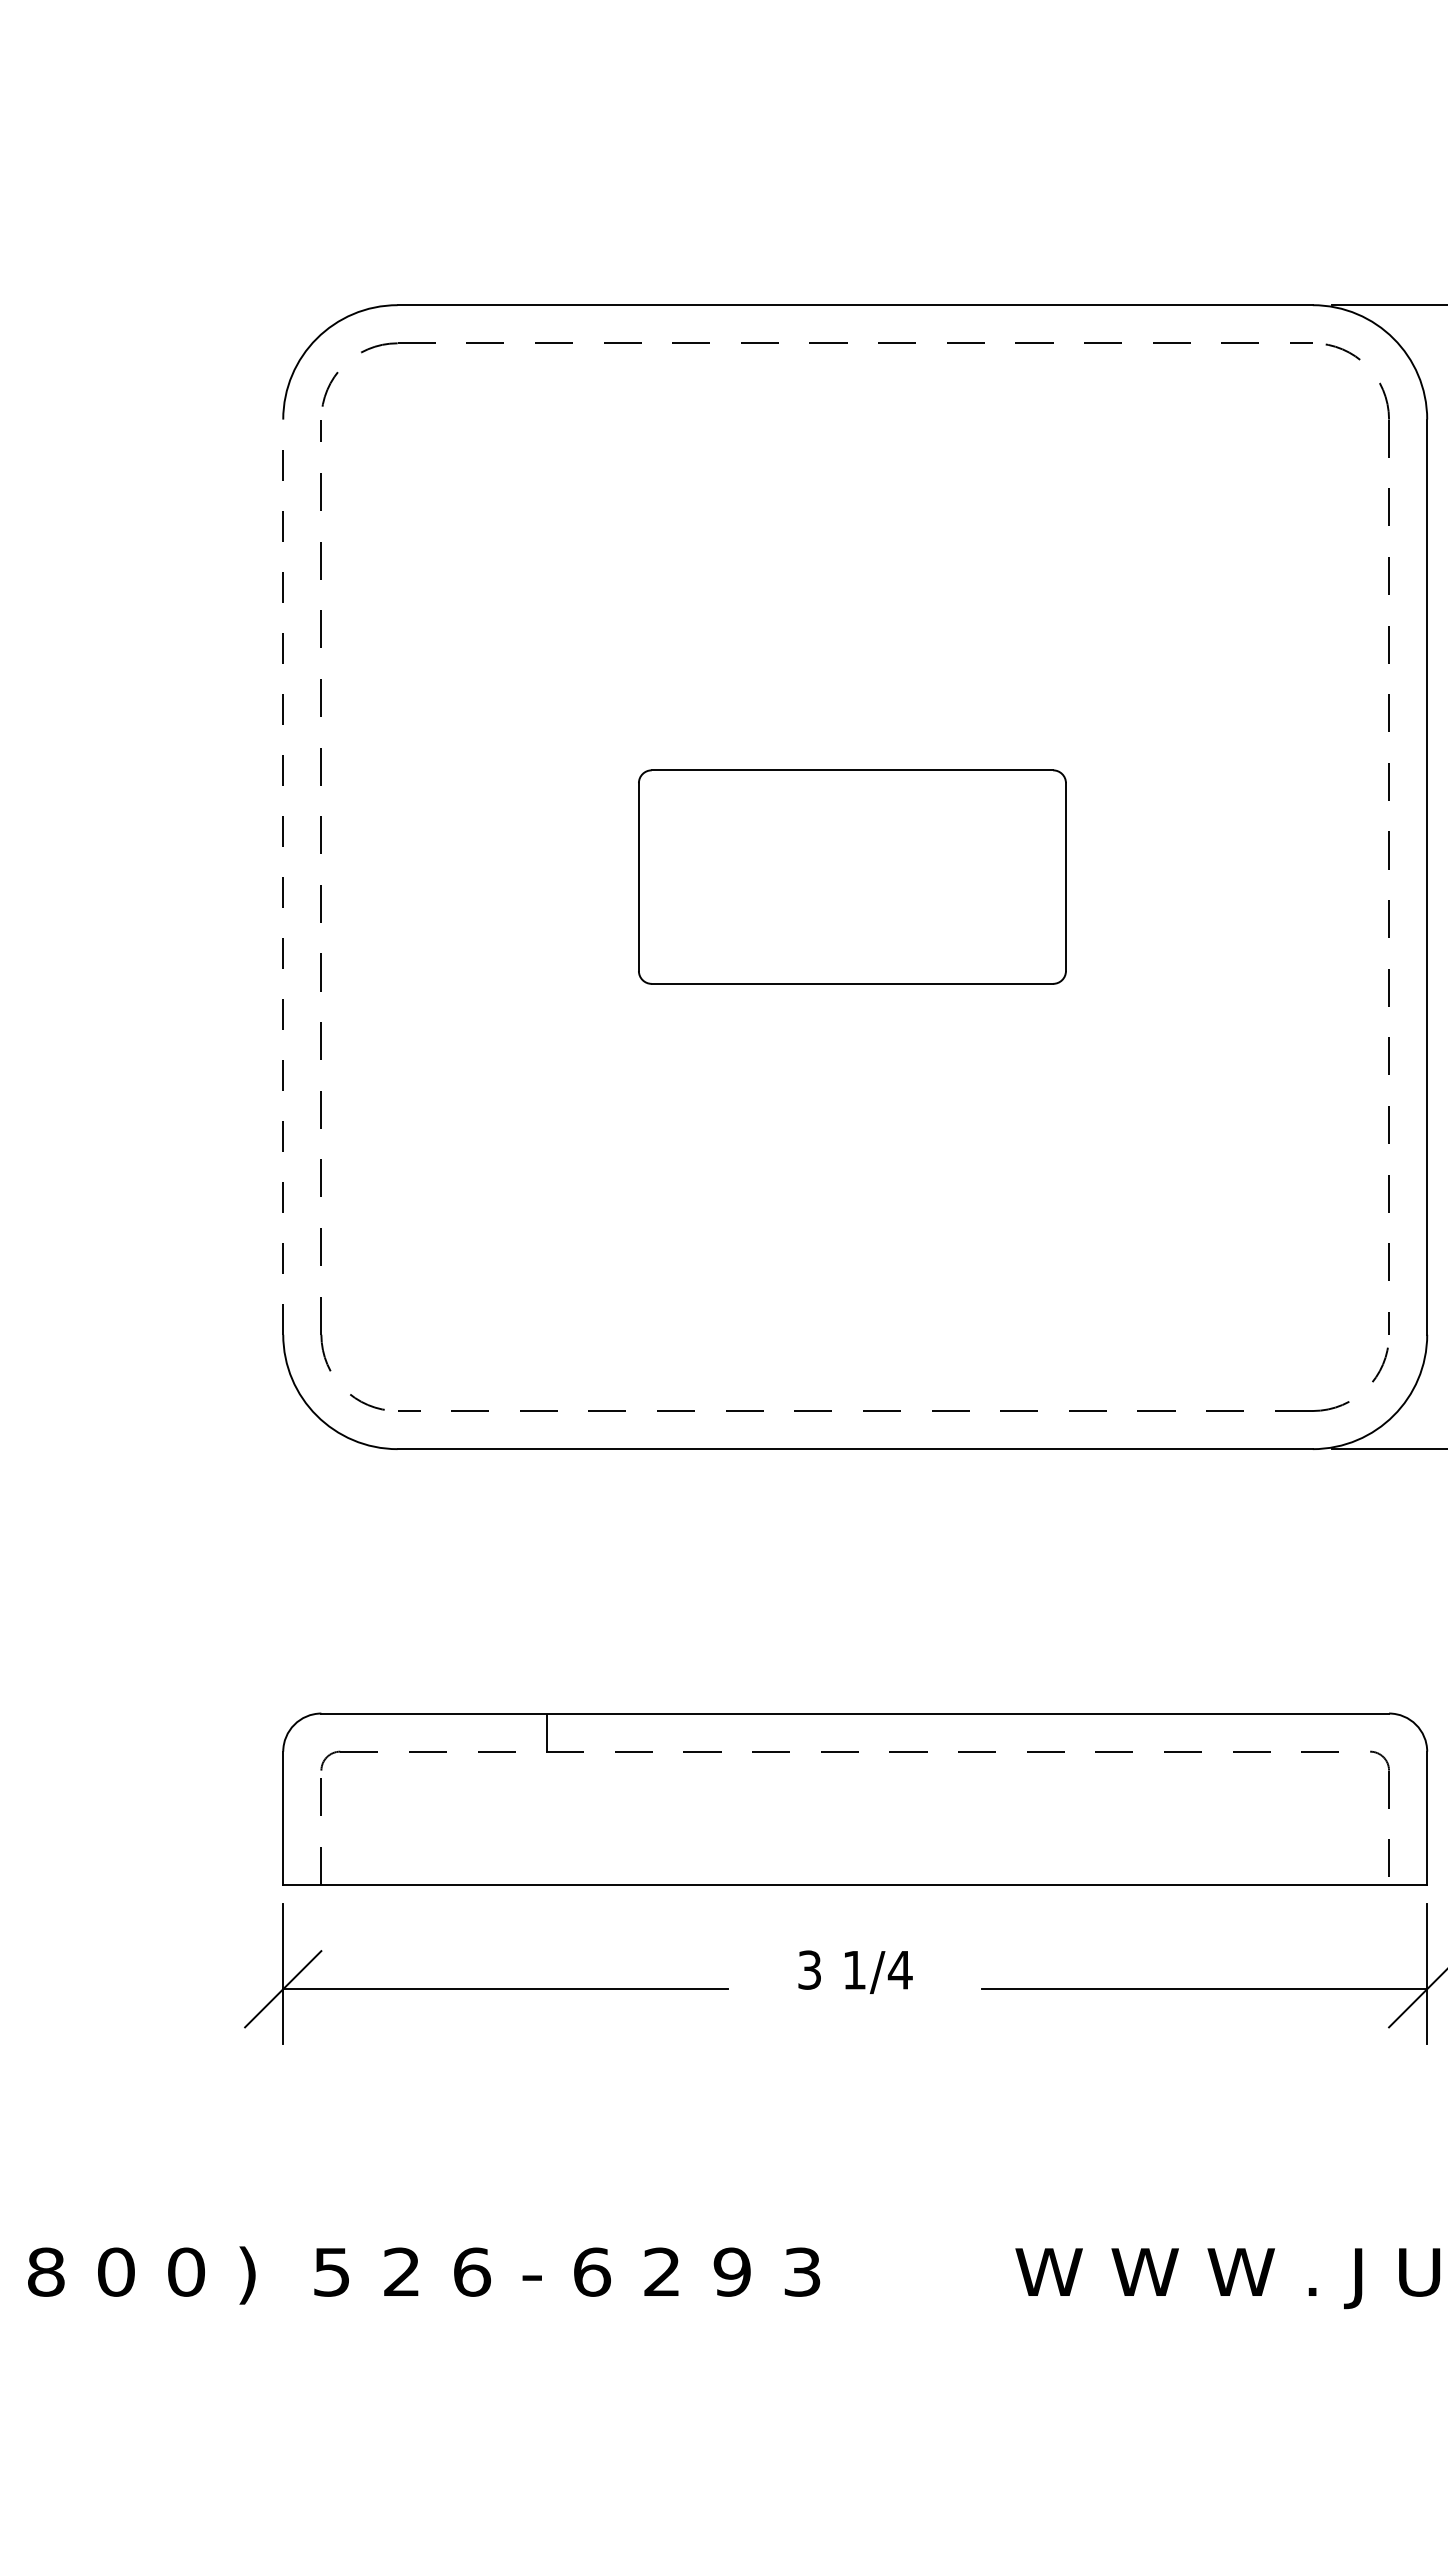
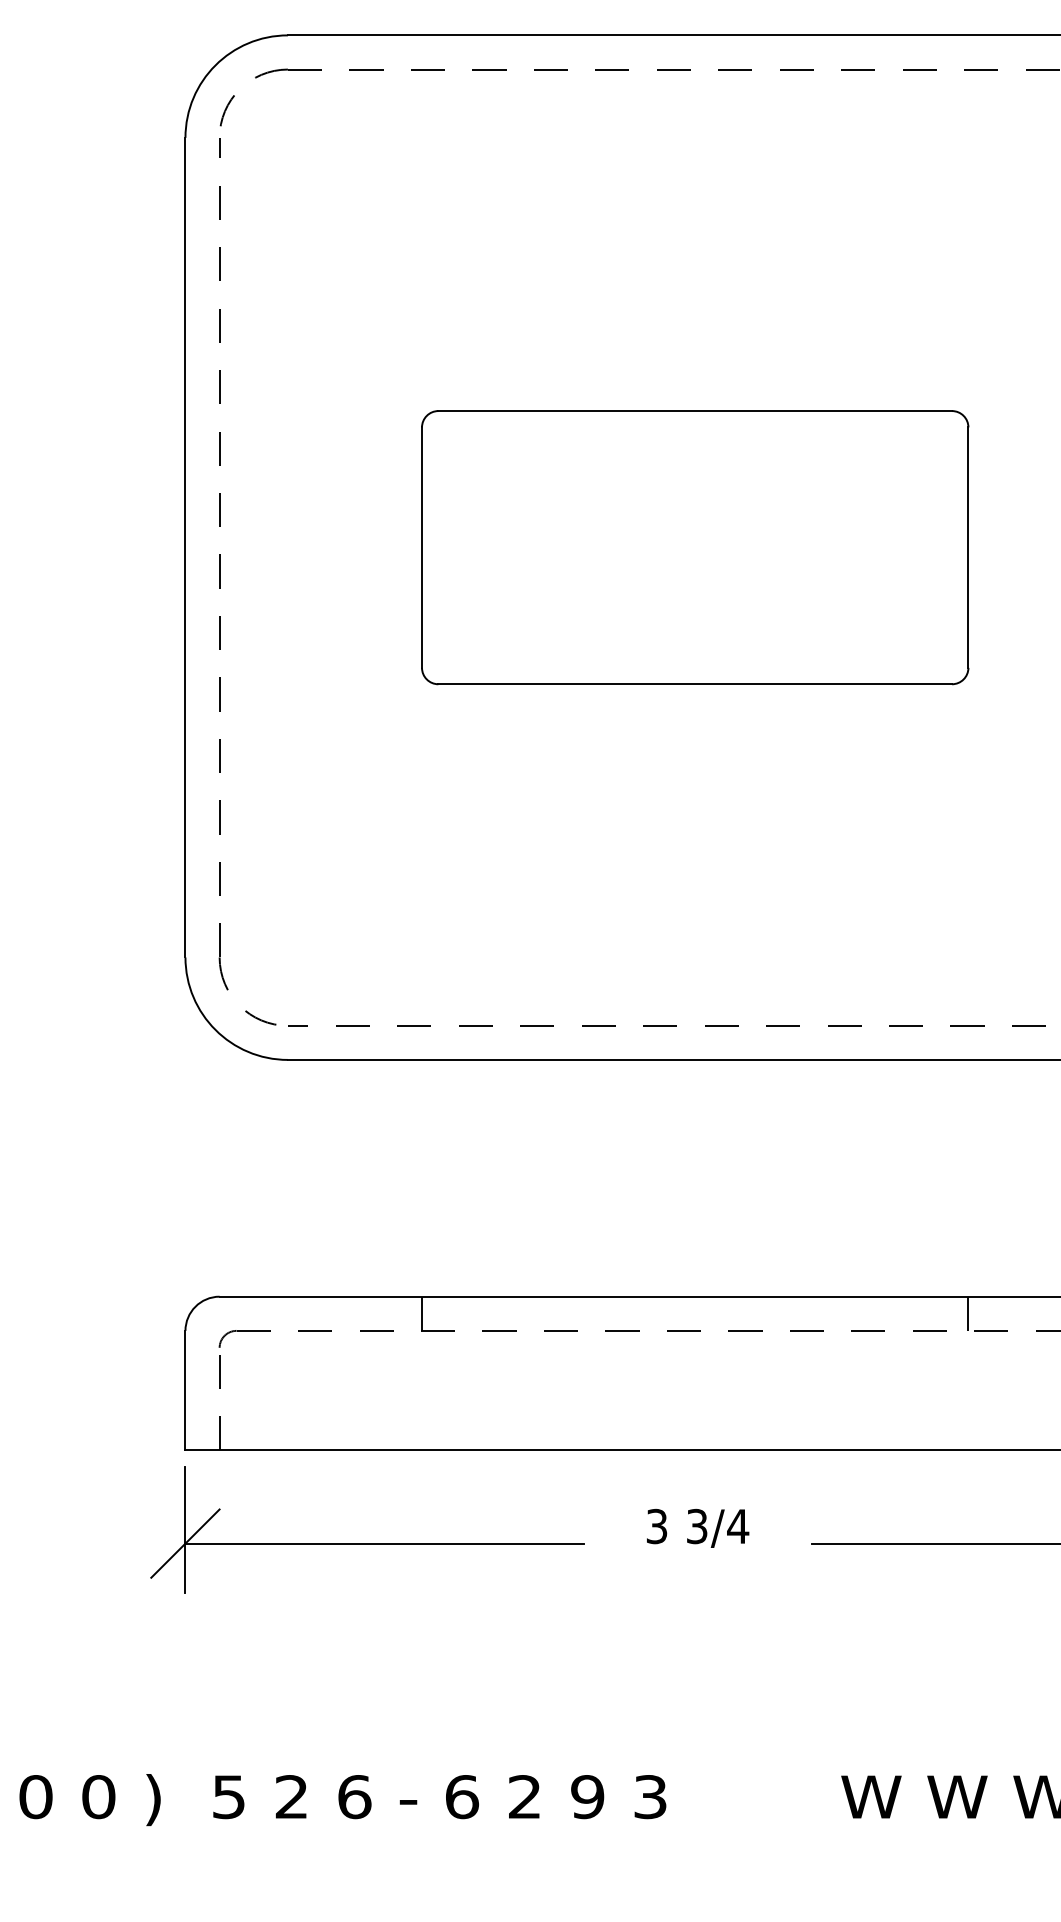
part: (852, 876) -> (695, 547), size x1.43
line: (283, 877) -> (185, 547), dashed -> solid
line: (1157, 1732) -> (968, 1313), added
text: (854, 1969) -> (697, 1525), 1/4 -> 3/4

